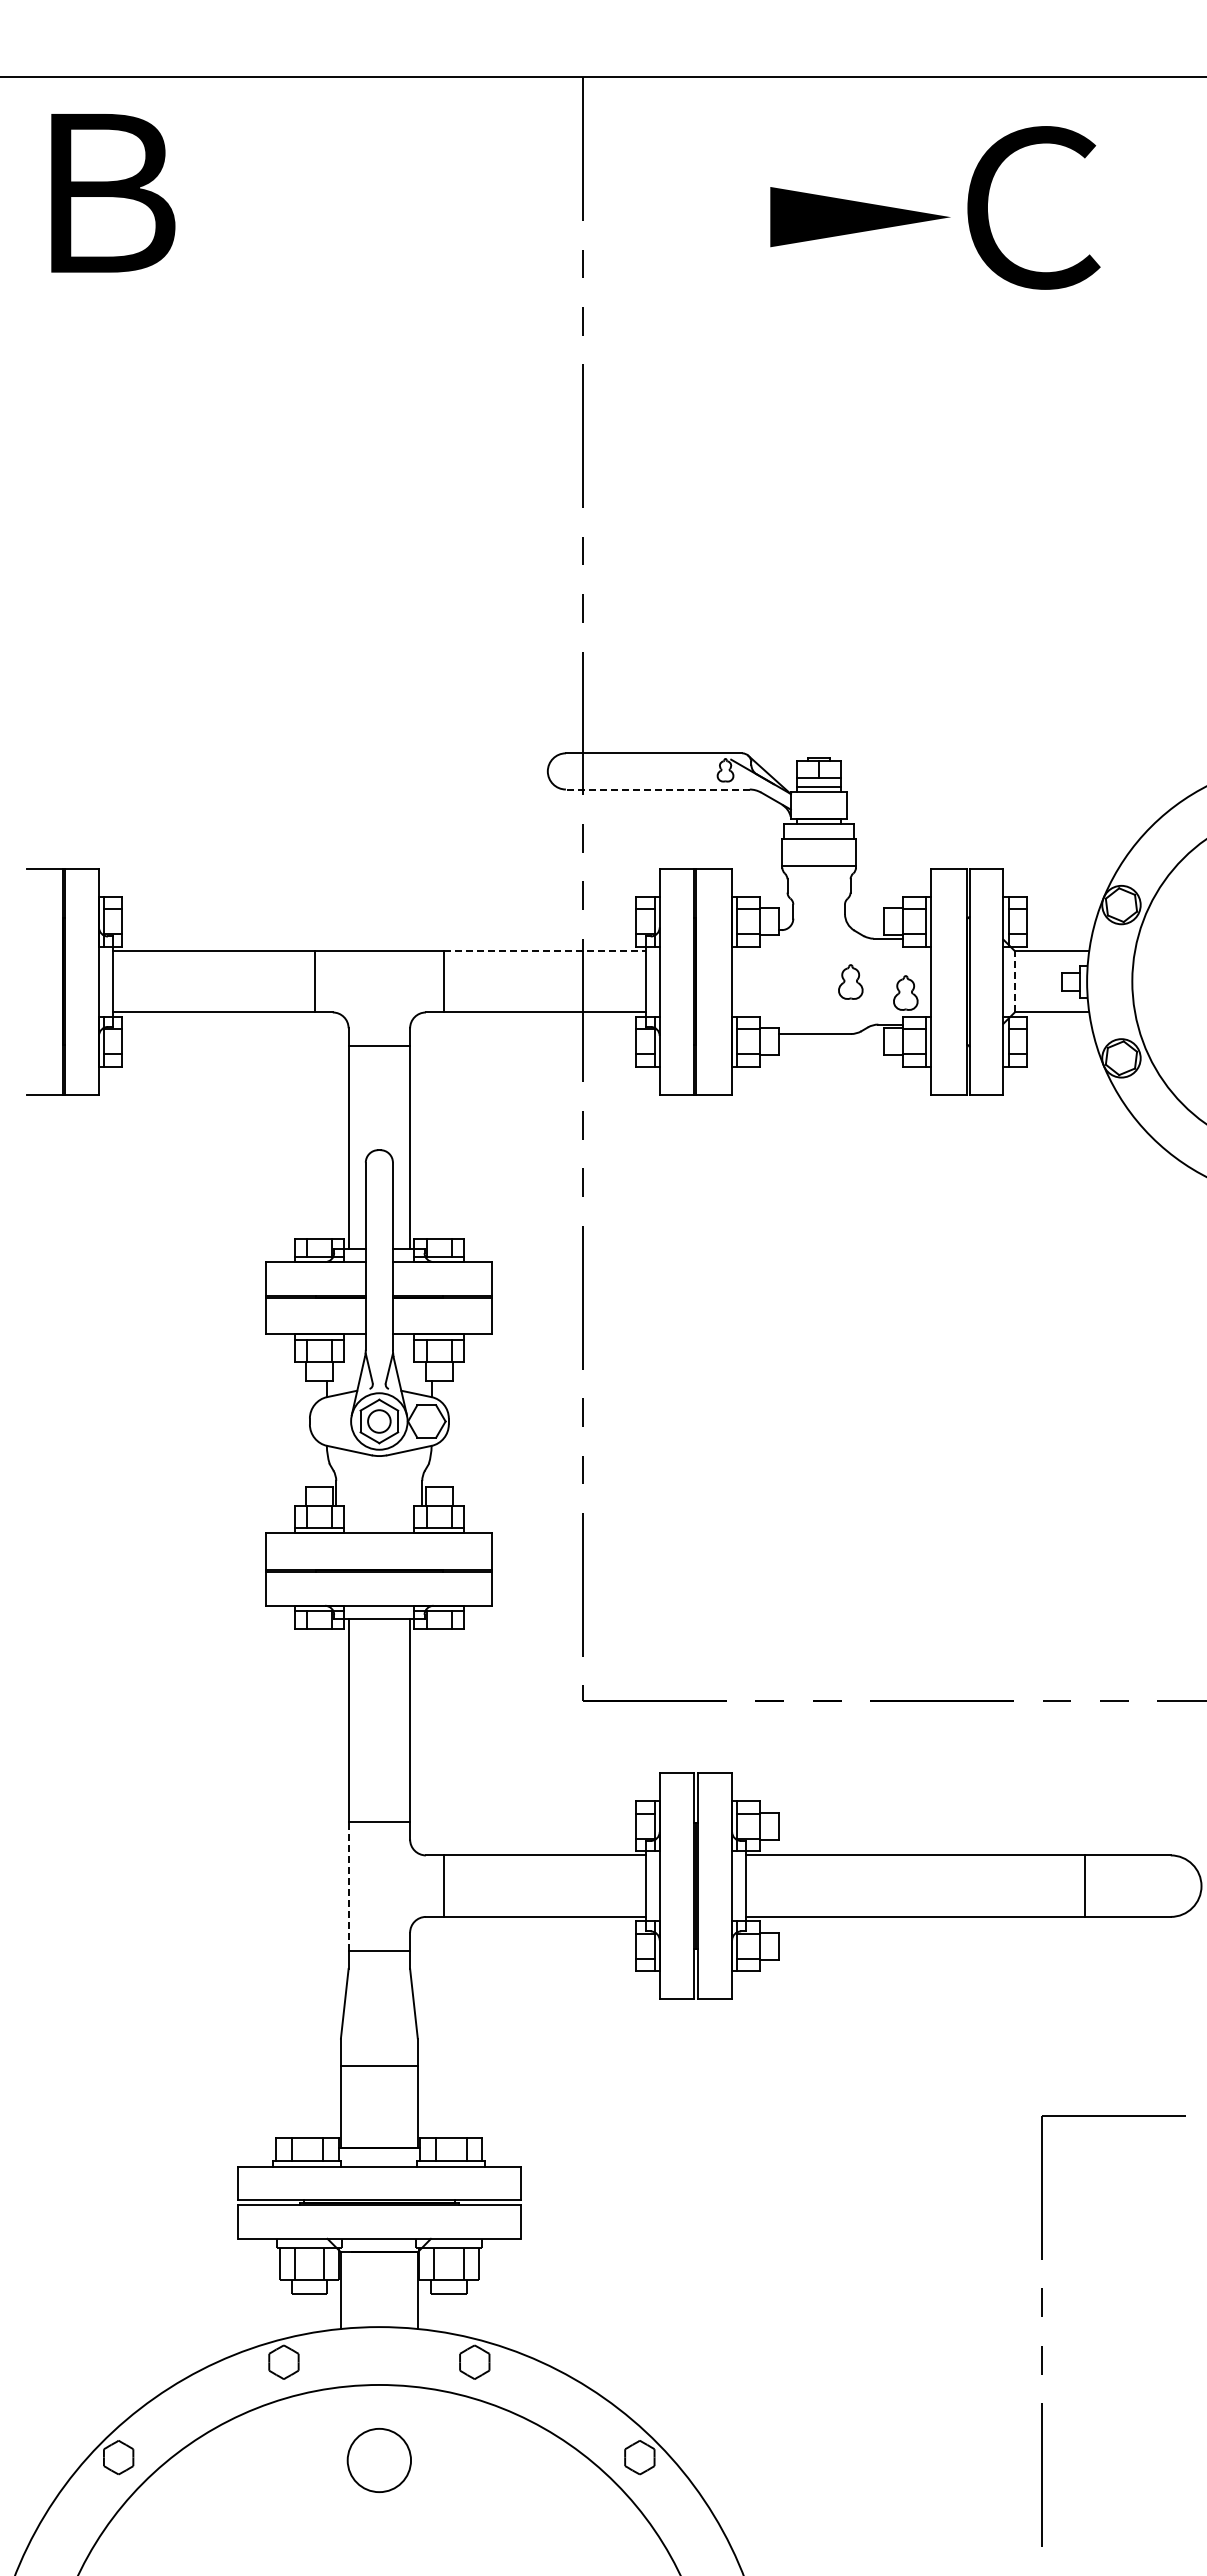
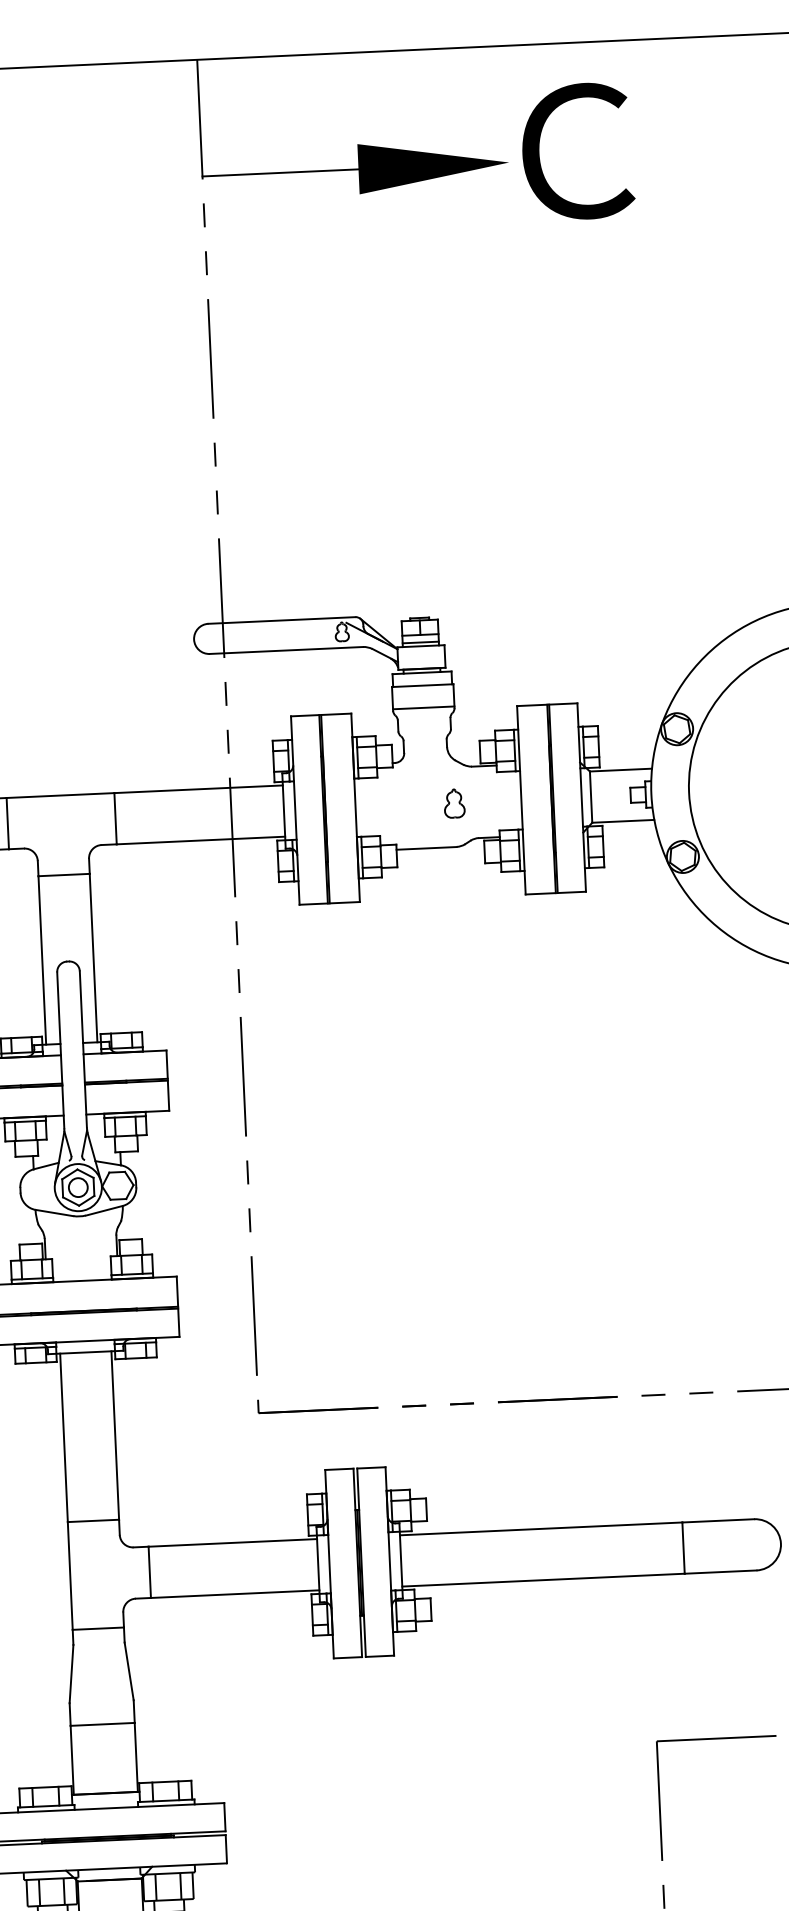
line: (676, 217) -> (280, 173), added
line: (657, 789) -> (286, 650), dashed -> solid
line: (545, 950) -> (198, 788), dashed -> solid
line: (1014, 981) -> (590, 796), dashed -> solid
part: (905, 992) -> (500, 810), removed
line: (348, 1886) -> (70, 1576), dashed -> solid

